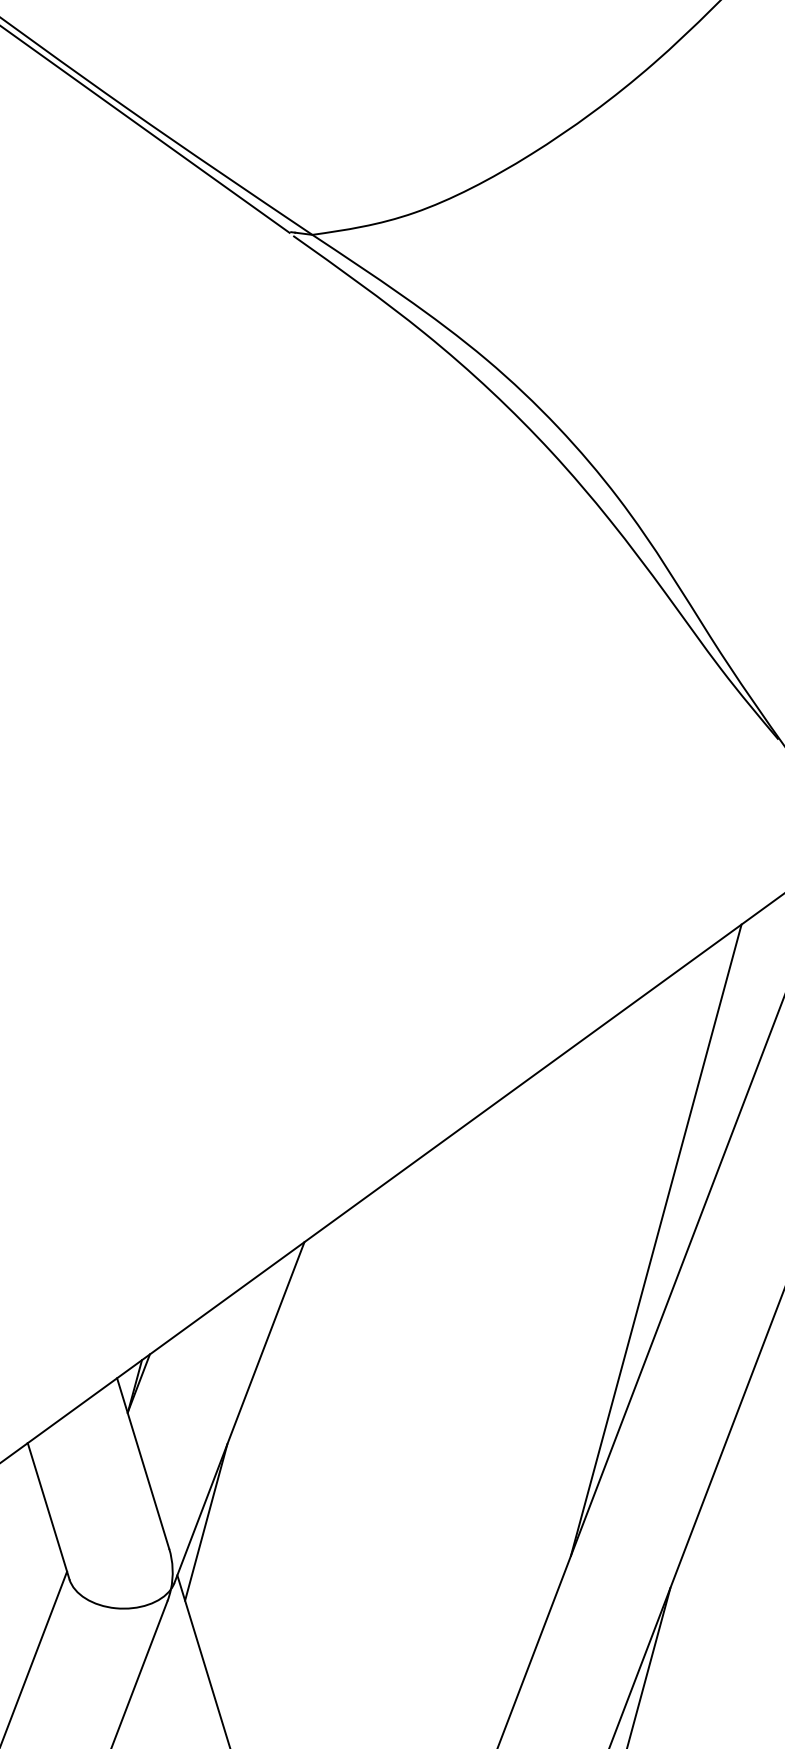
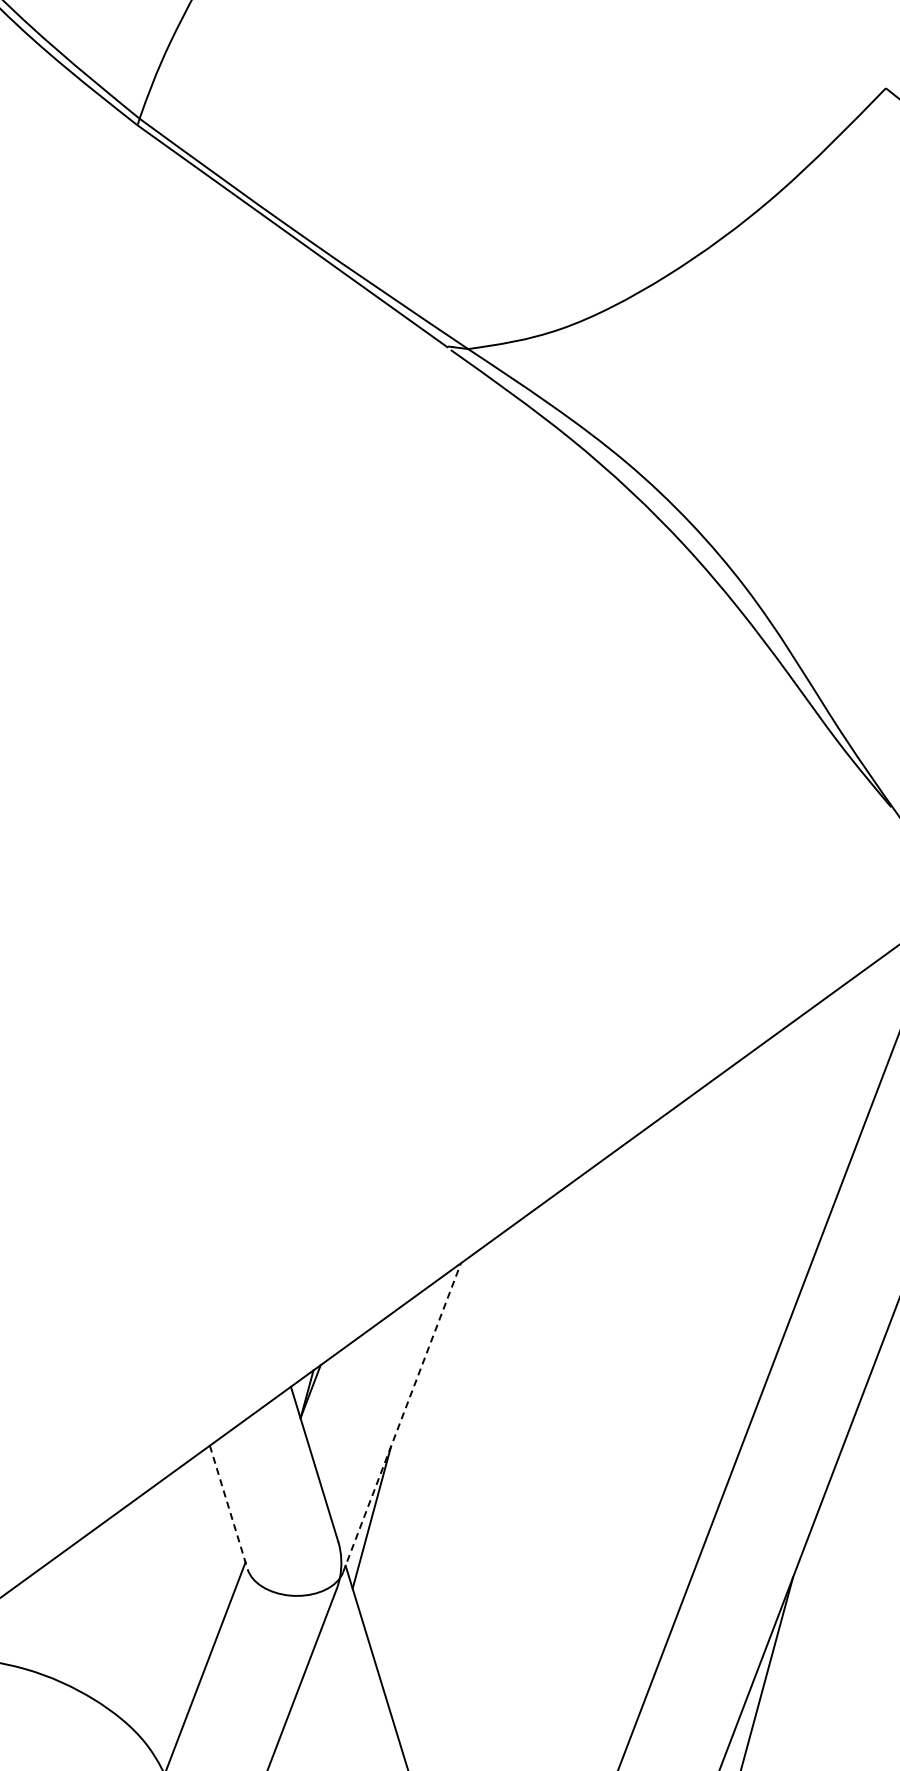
line: (655, 1240) -> (779, 1261), removed
line: (240, 1412) -> (402, 1417), solid -> dashed
line: (48, 1511) -> (228, 1507), solid -> dashed

